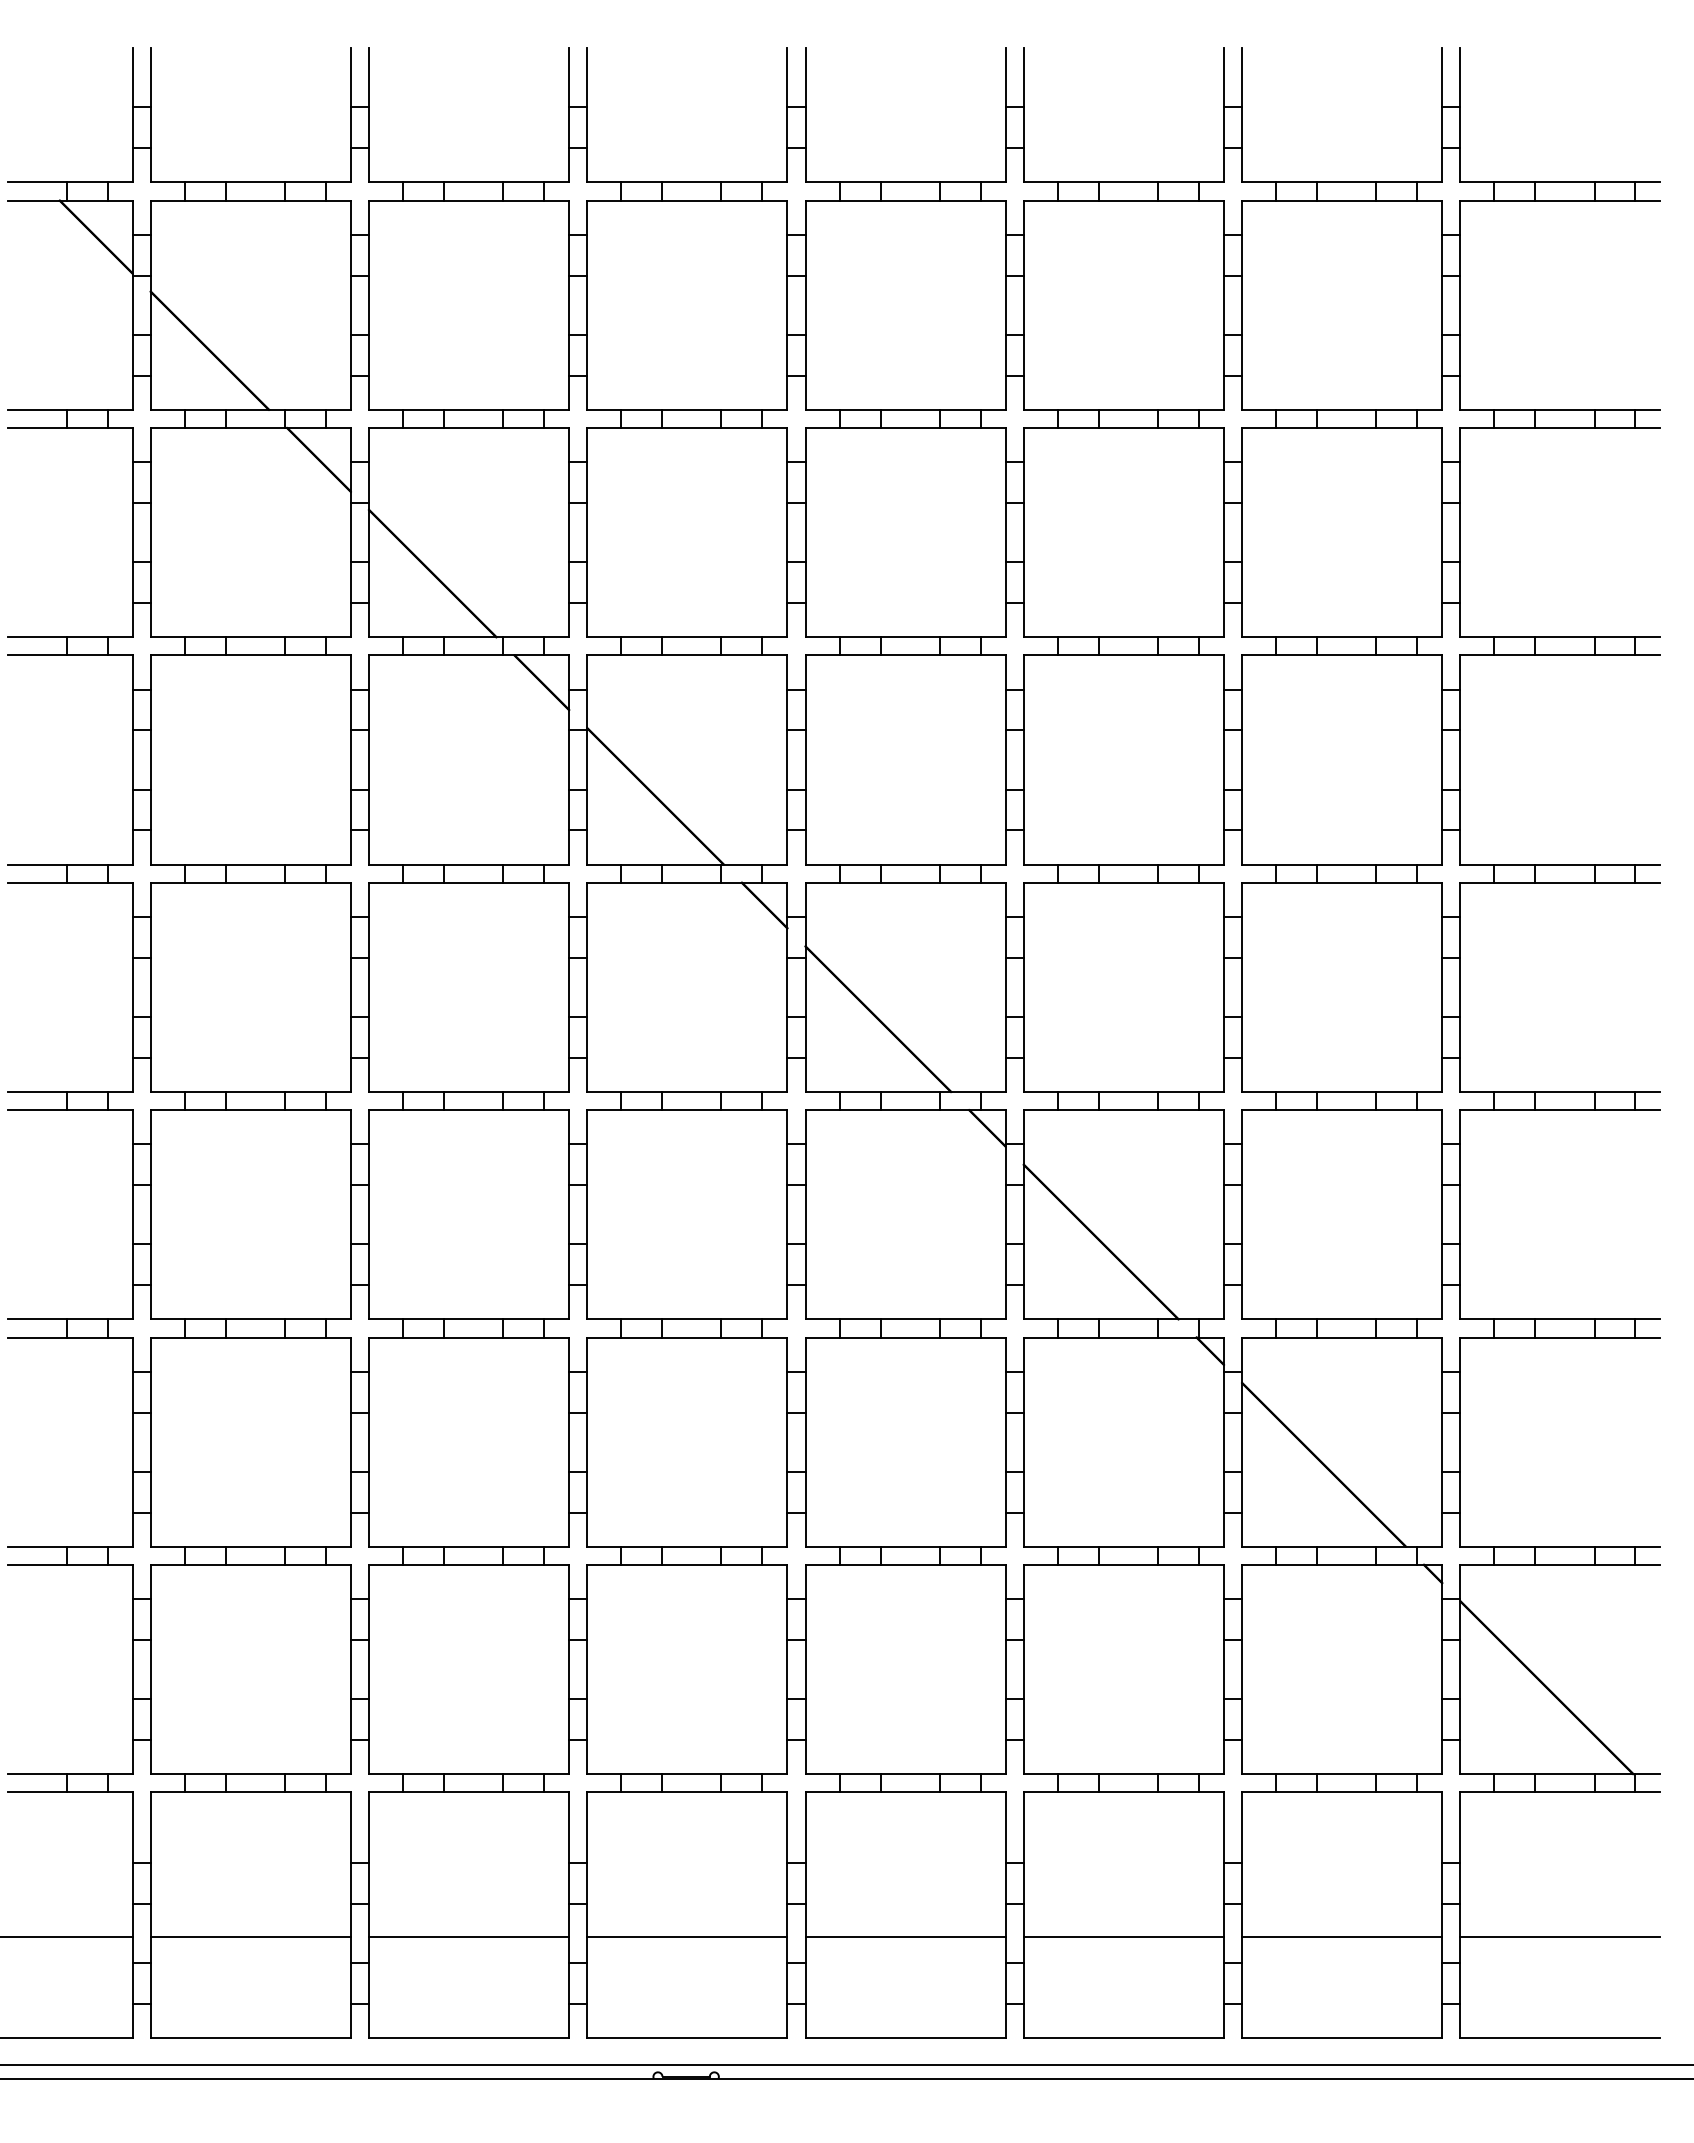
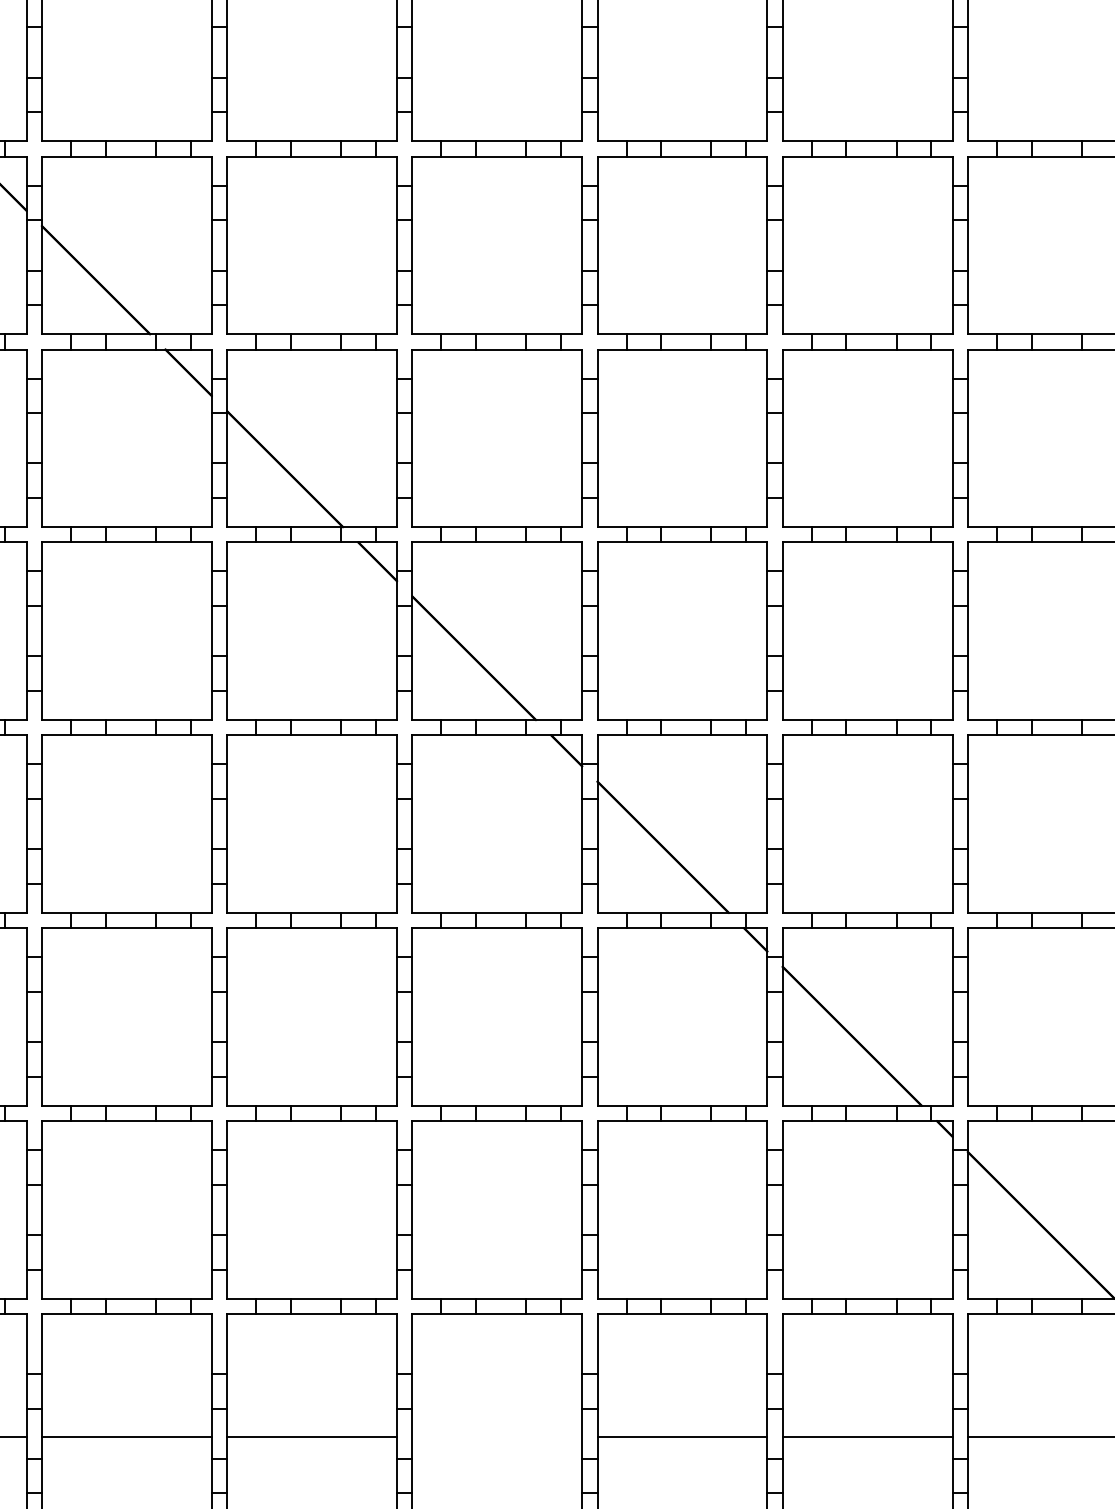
line: (905, 1936) -> (497, 1436), removed

